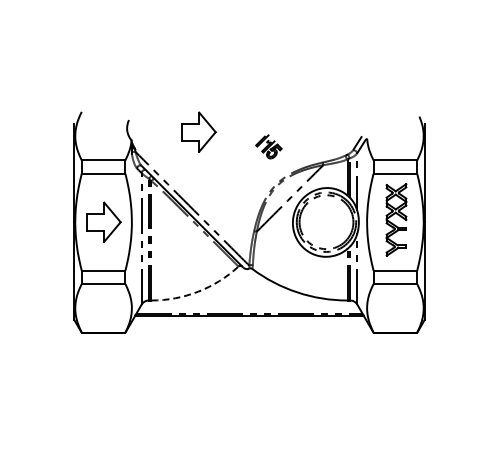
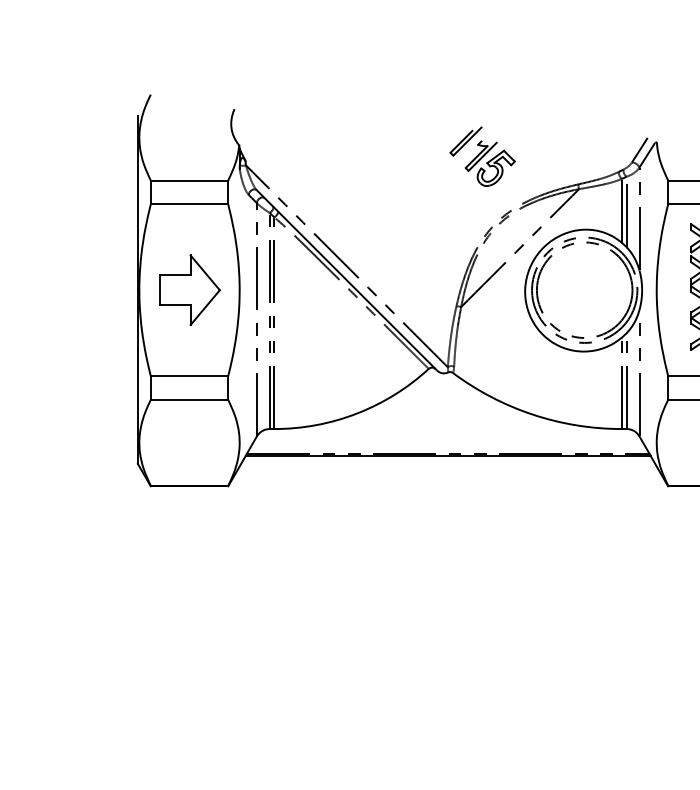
part: (198, 131) -> (357, 129), removed
part: (268, 146) -> (481, 155), size x1.43
arc: (198, 291) -> (357, 413), dashed -> solid

